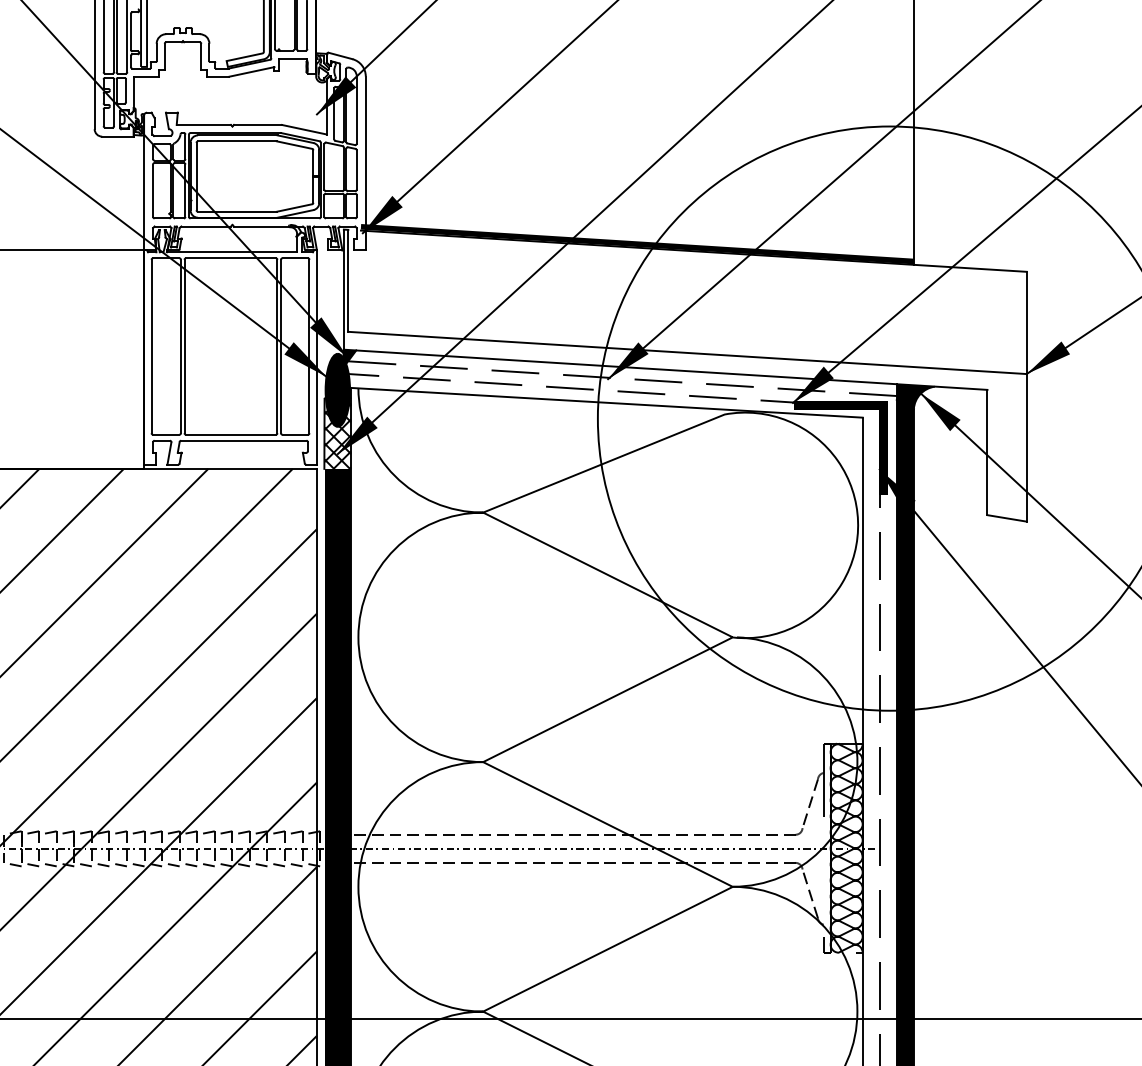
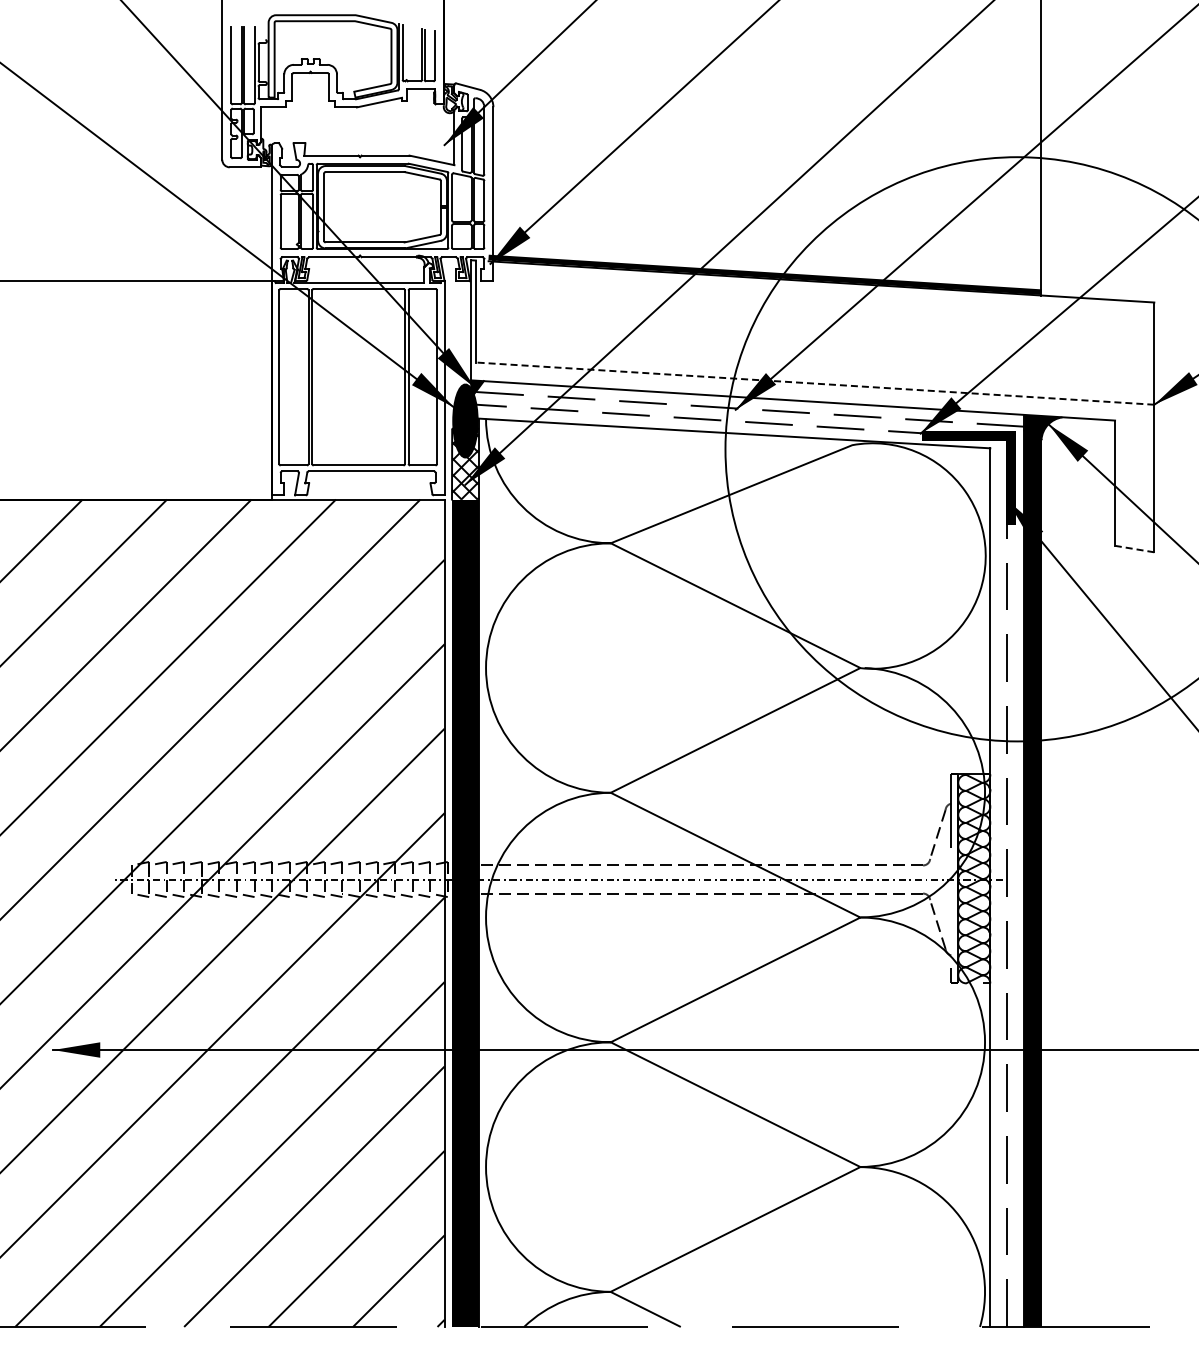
line: (687, 352) -> (815, 383), solid -> dashed
line: (1006, 518) -> (1134, 549), solid -> dashed

